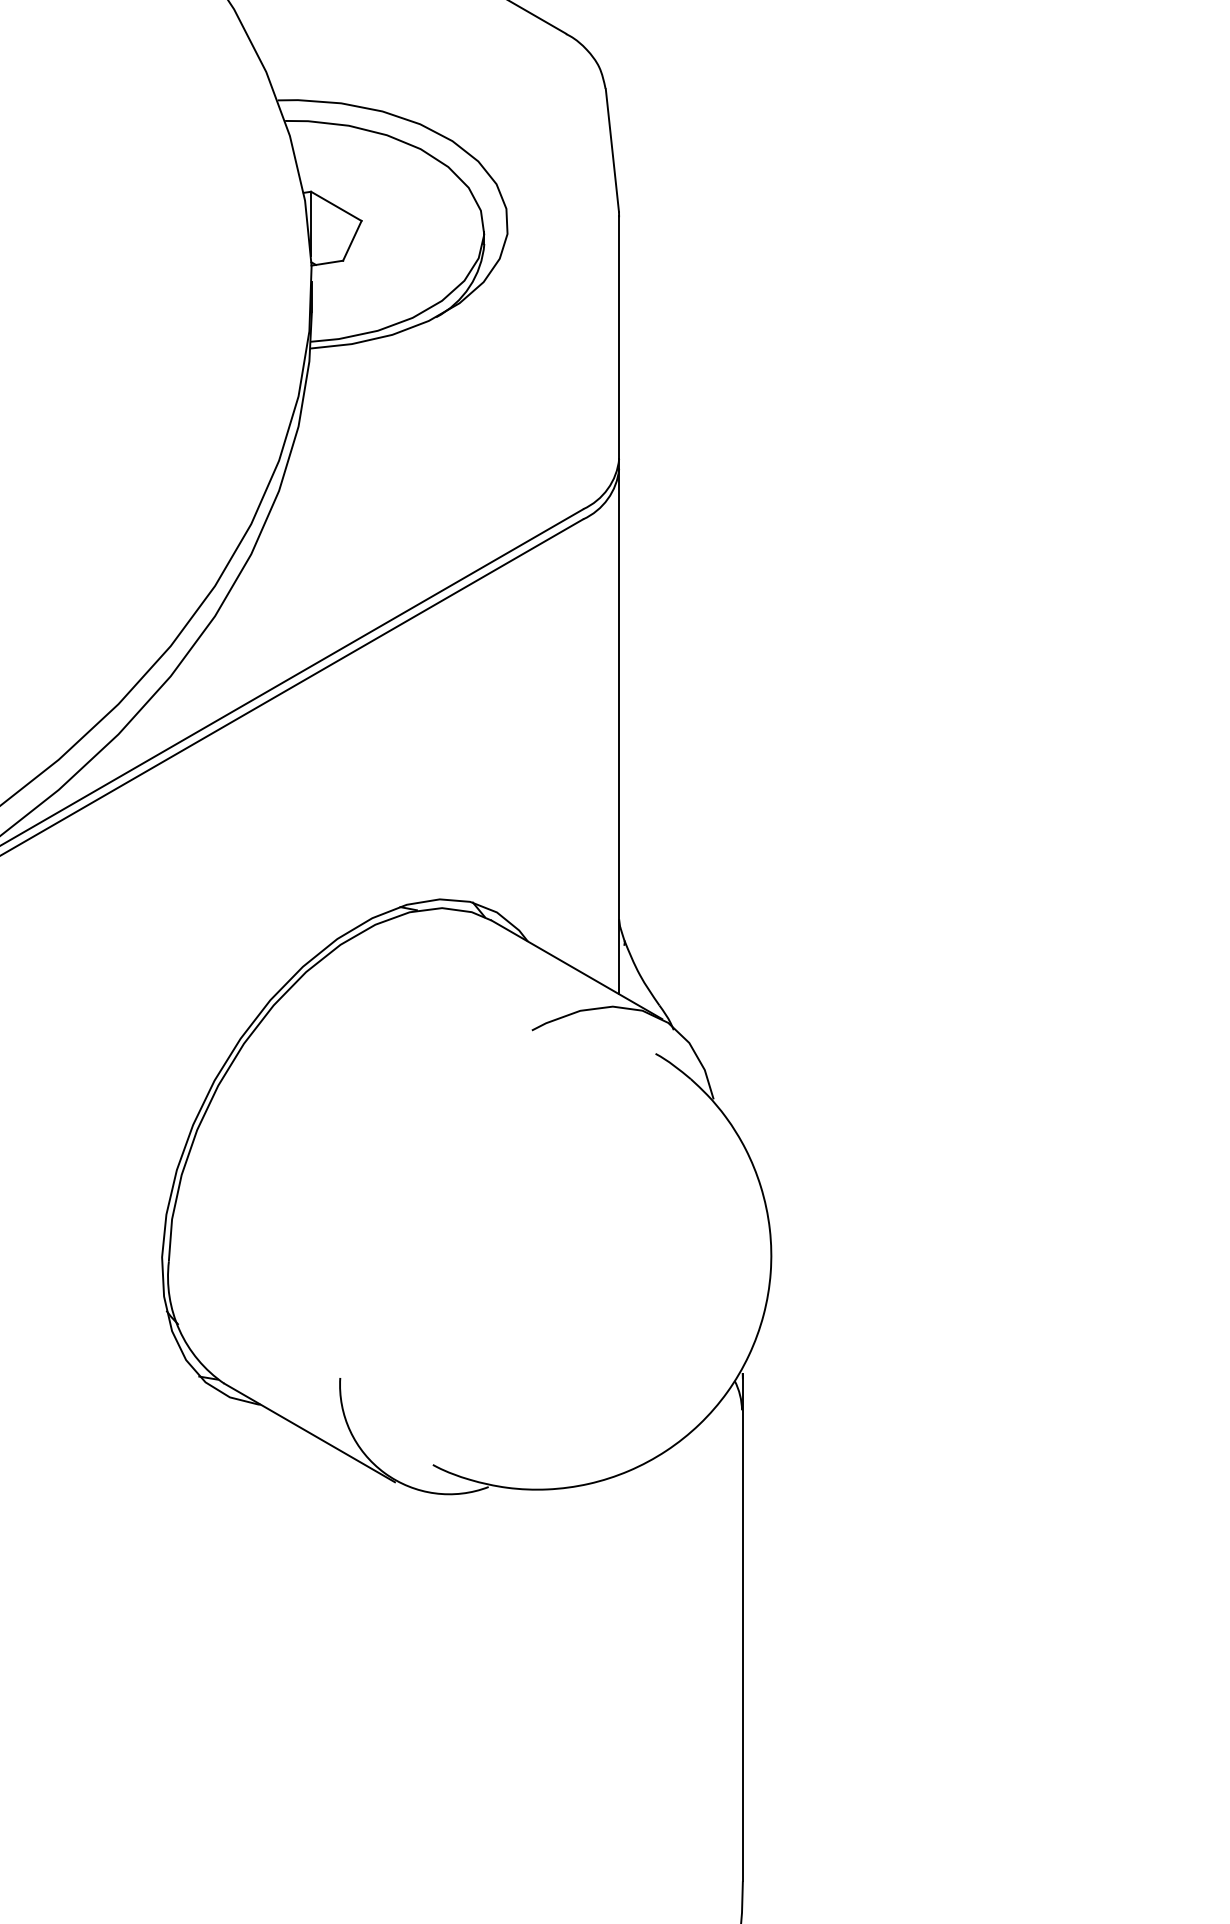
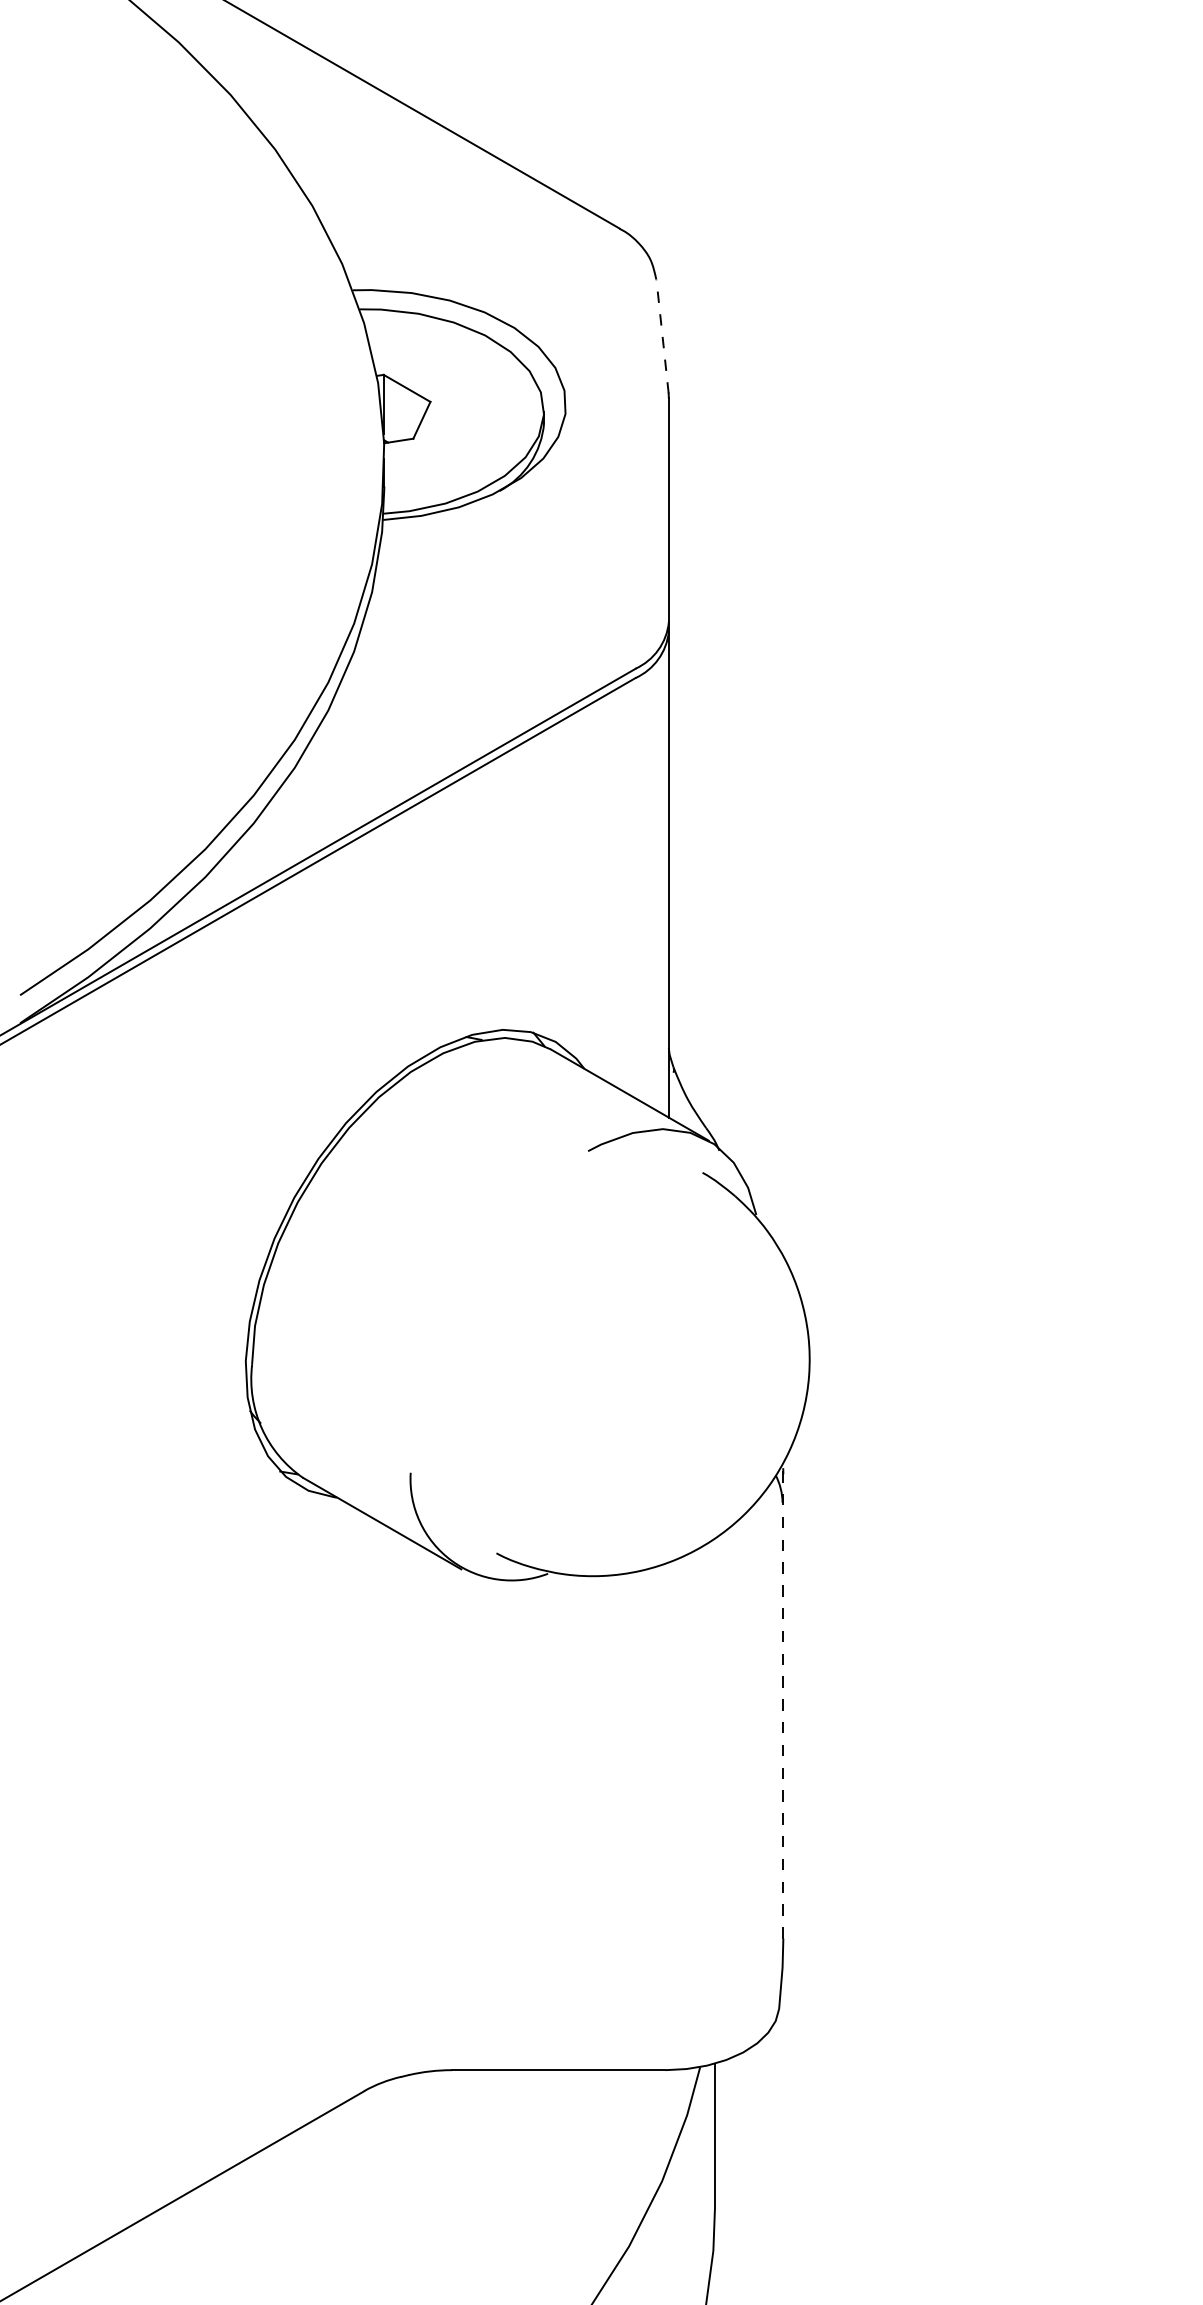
line: (612, 150) -> (662, 336), solid -> dashed
line: (743, 1627) -> (783, 1703), solid -> dashed

